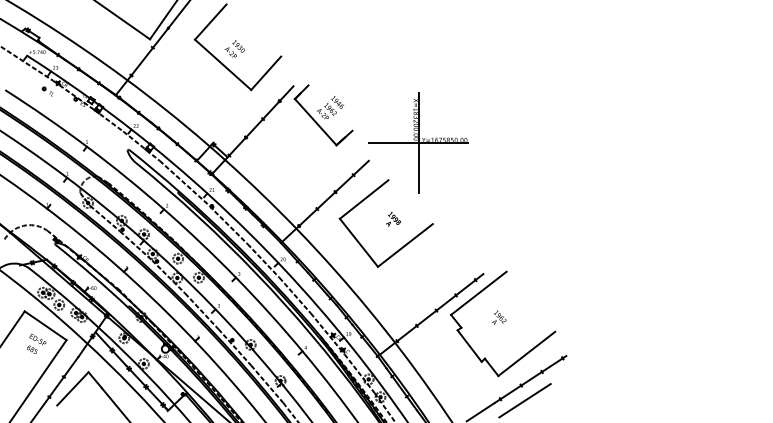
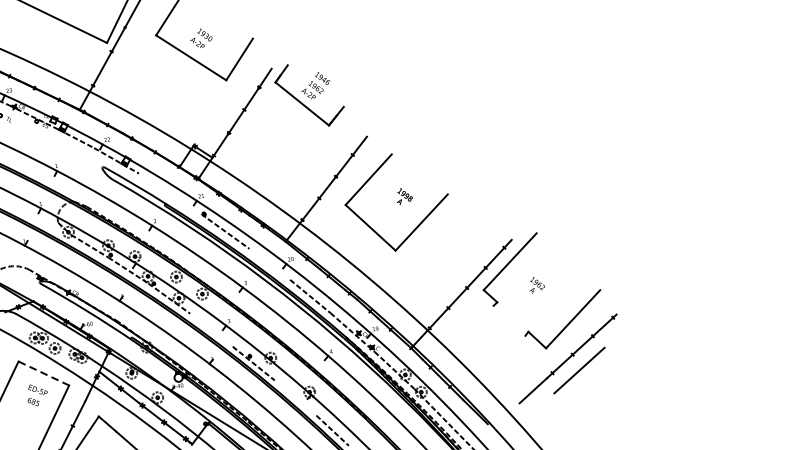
part: (418, 142) -> (417, 107), removed
line: (184, 183) -> (170, 193), removed
line: (263, 260) -> (269, 263), removed
line: (201, 311) -> (211, 330), removed
line: (46, 326) -> (44, 374), solid -> dashed
line: (469, 345) -> (509, 320), removed
line: (267, 383) -> (295, 397), removed

